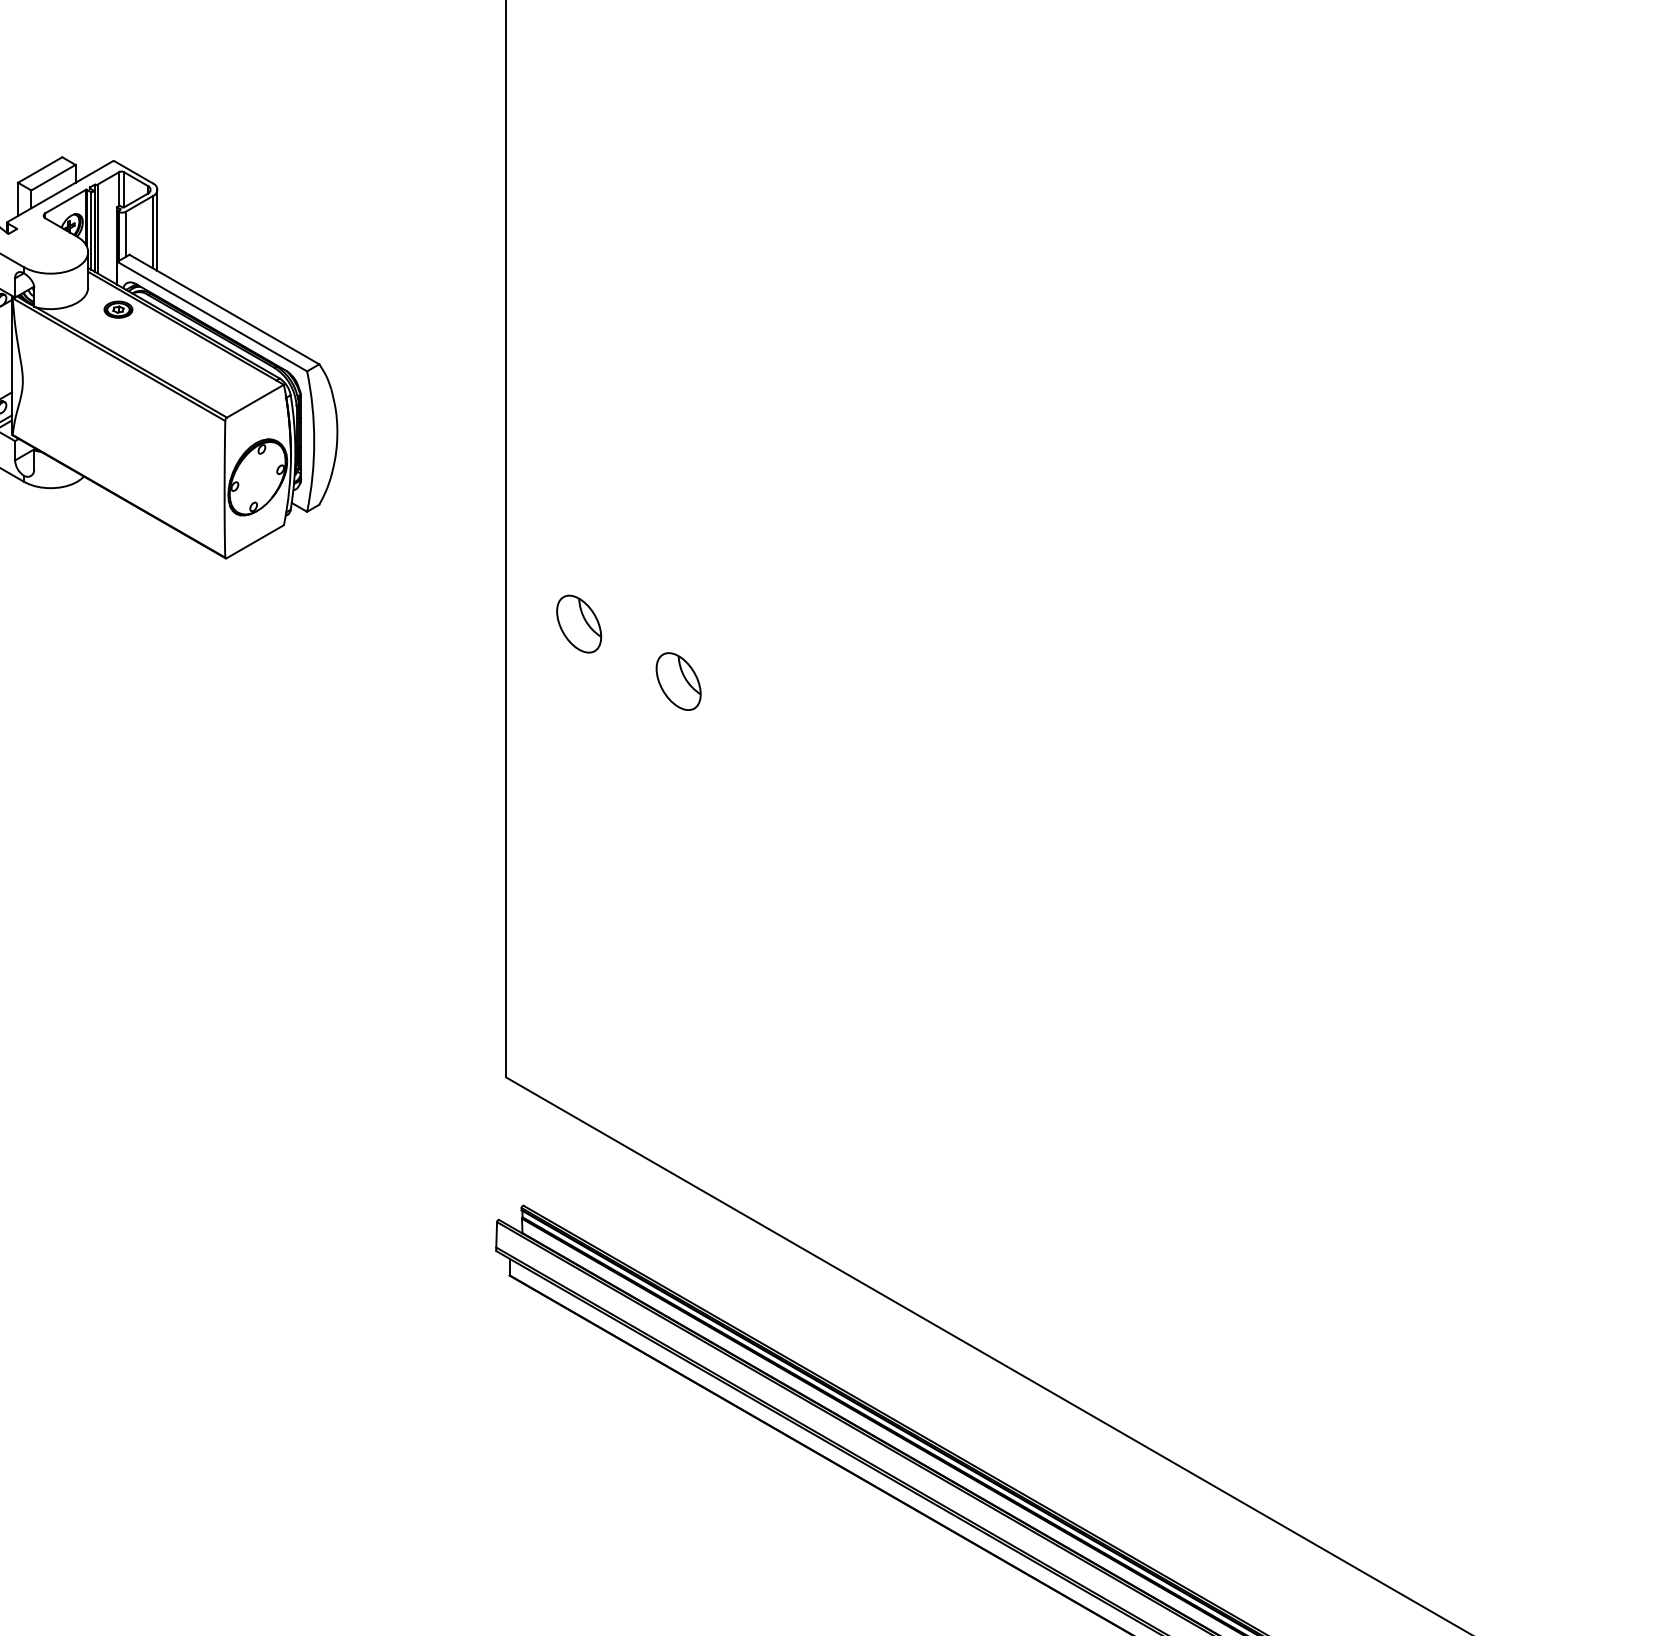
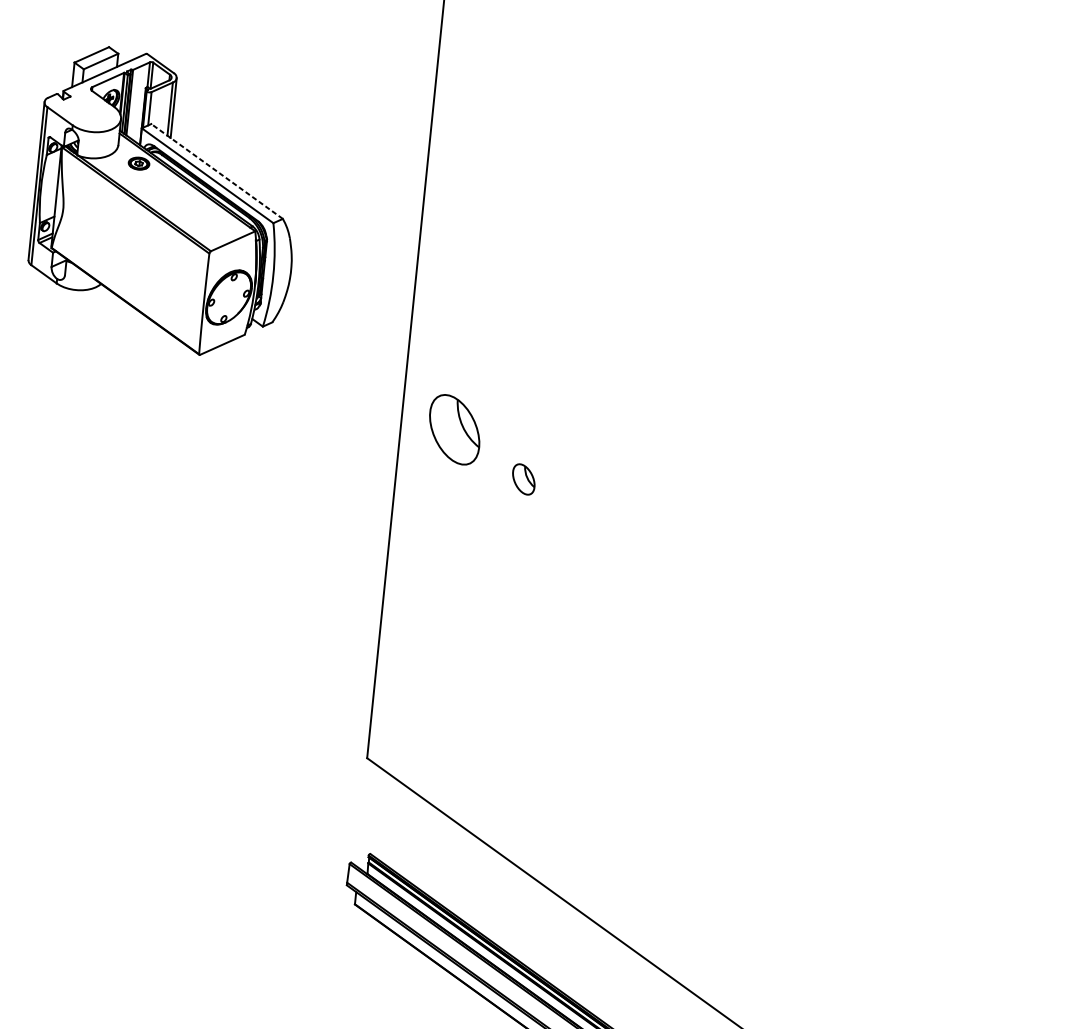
line: (224, 309) -> (217, 171), solid -> dashed
part: (579, 623) -> (455, 429), size x1.6
part: (678, 681) -> (523, 479), size x0.7

